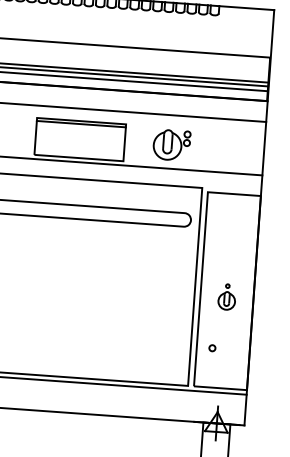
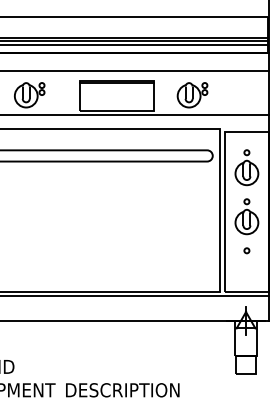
part: (230, 237) -> (246, 167), added
part: (226, 296) -> (246, 216), size x1.67
circle: (211, 347) -> (246, 250), moved

